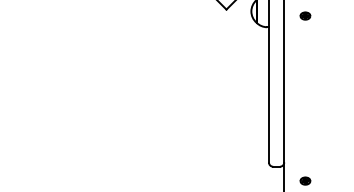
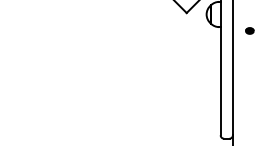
part: (305, 15) -> (249, 30), moved

